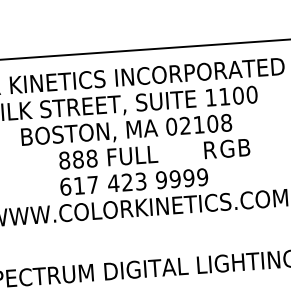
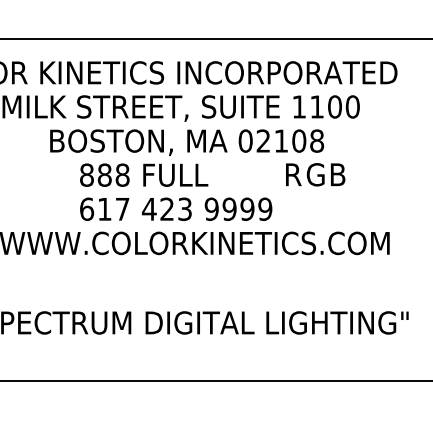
text: (108, 156) -> (144, 174), moved
text: (134, 181) -> (176, 208), moved

